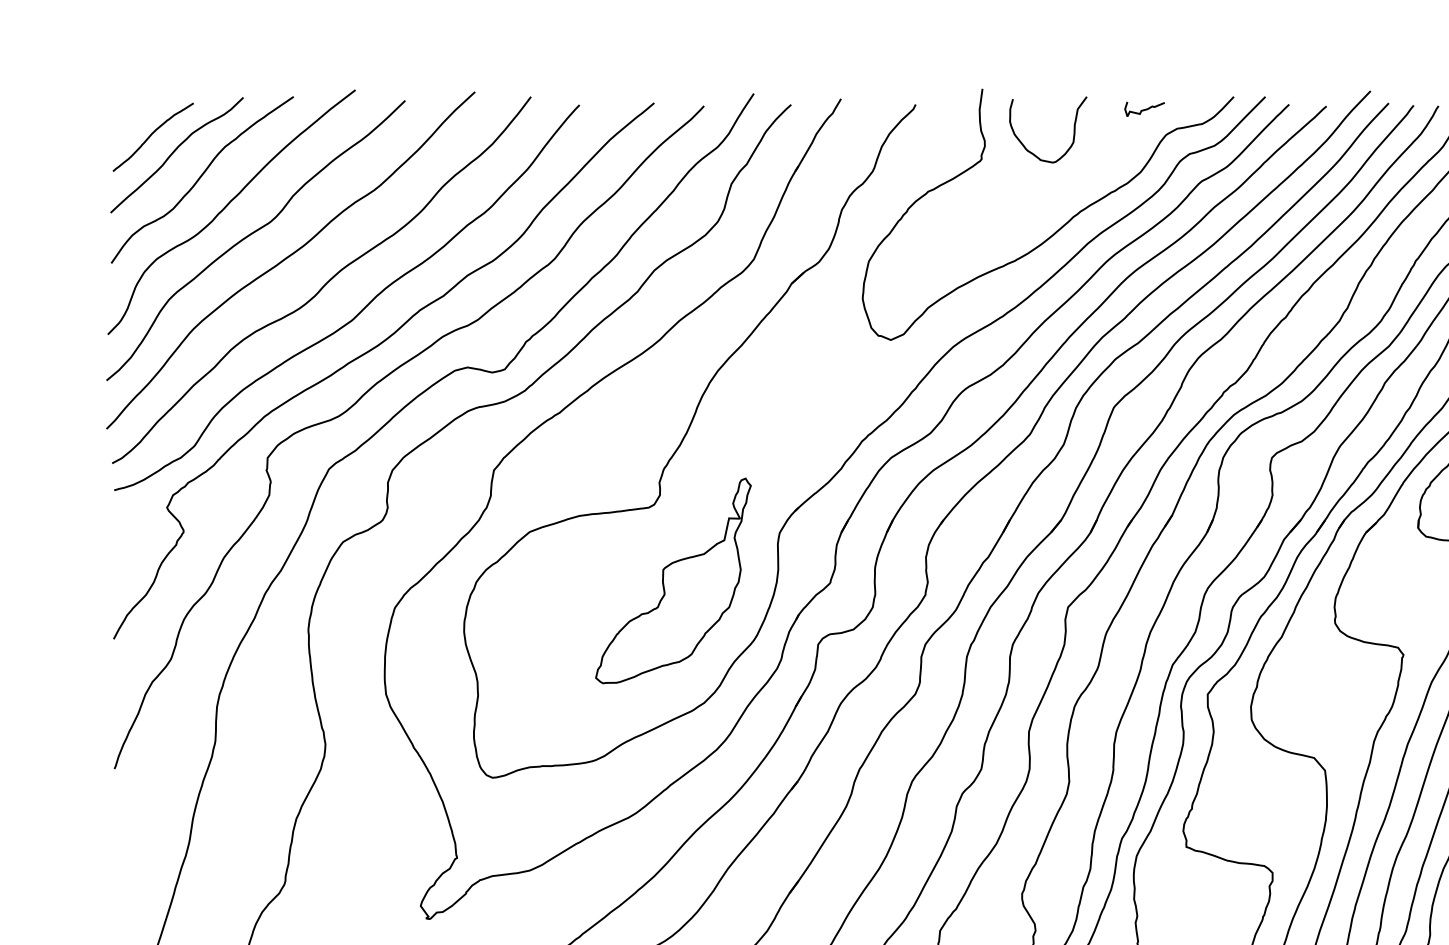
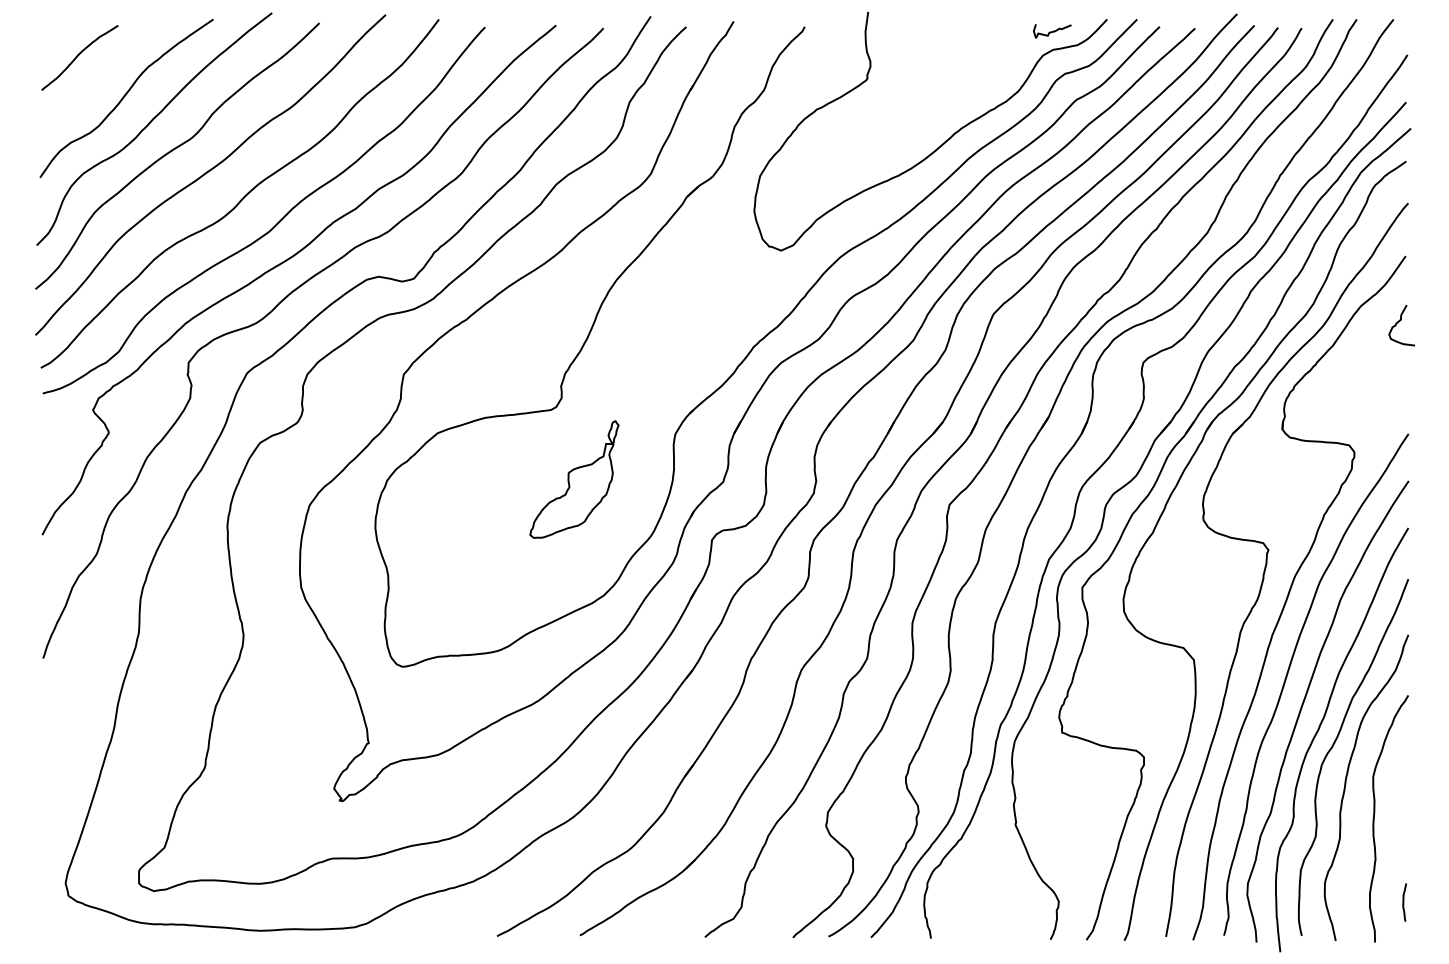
curve: (1144, 109) -> (1052, 31), moved
curve: (1073, 129) -> (954, 50), removed
curve: (174, 152) -> (100, 72), removed
part: (673, 580) -> (574, 479), size x0.6

